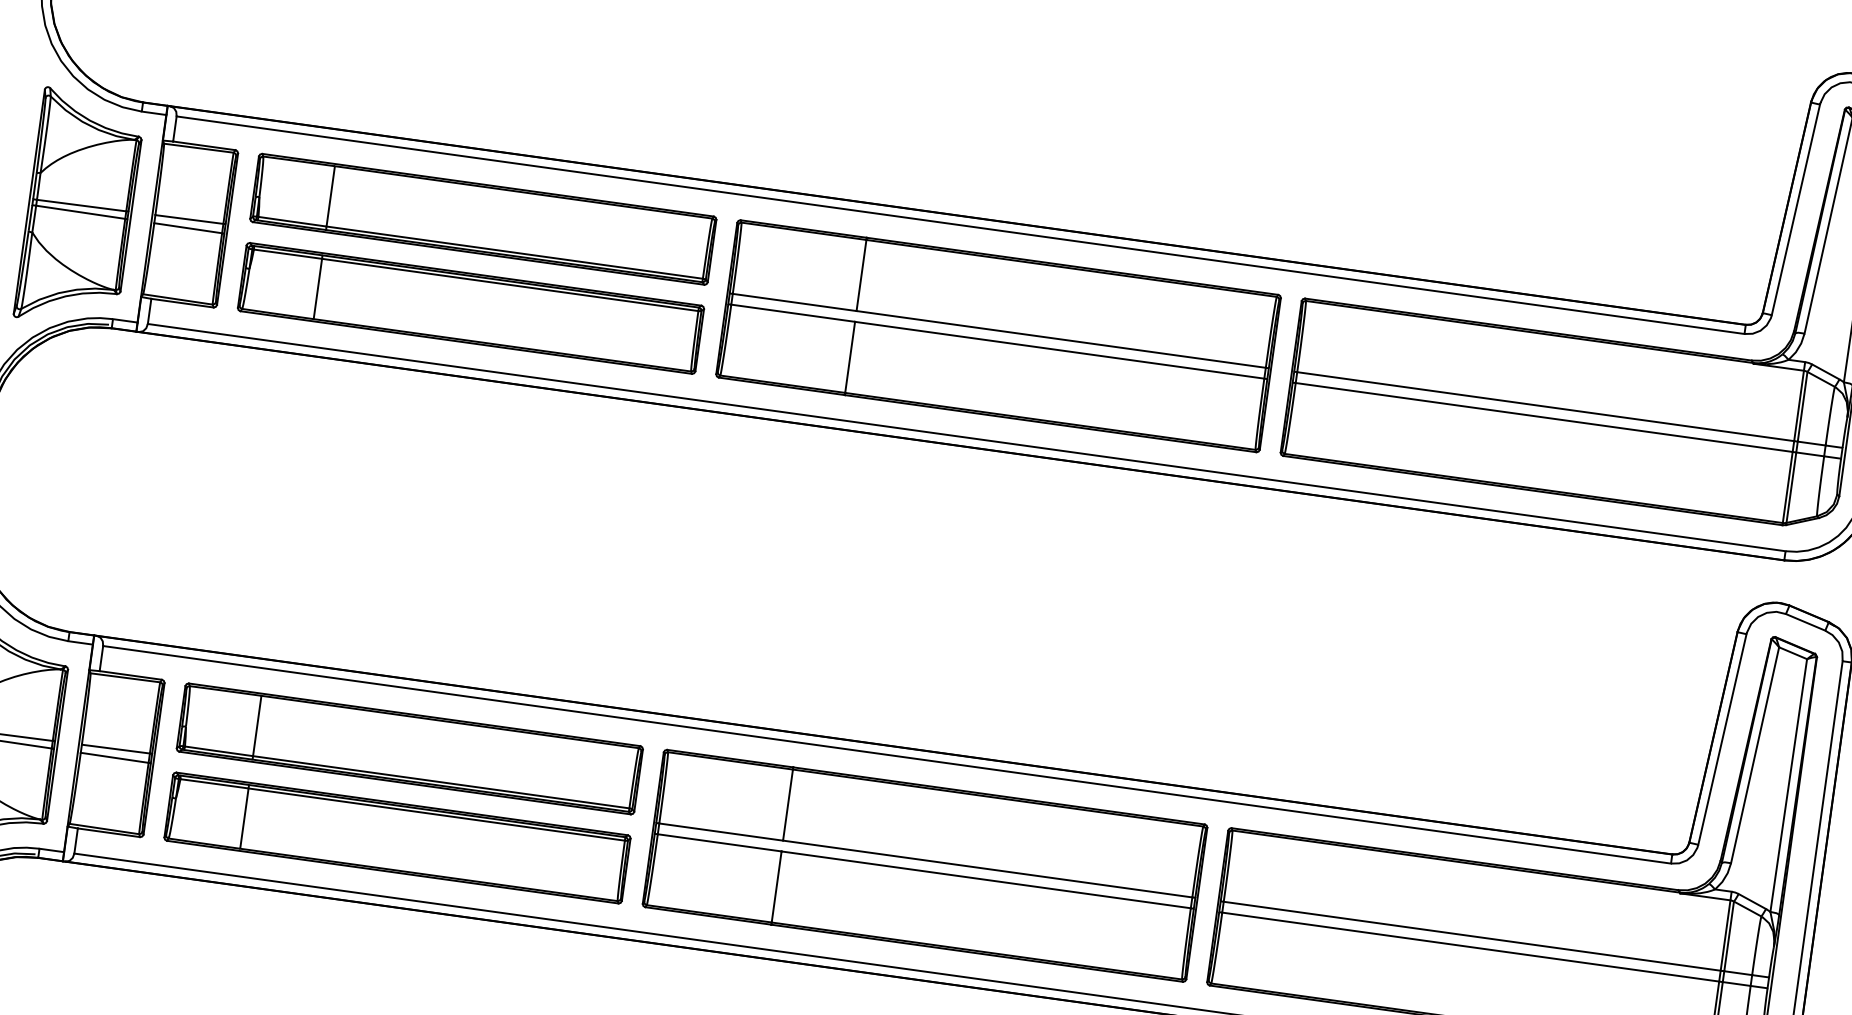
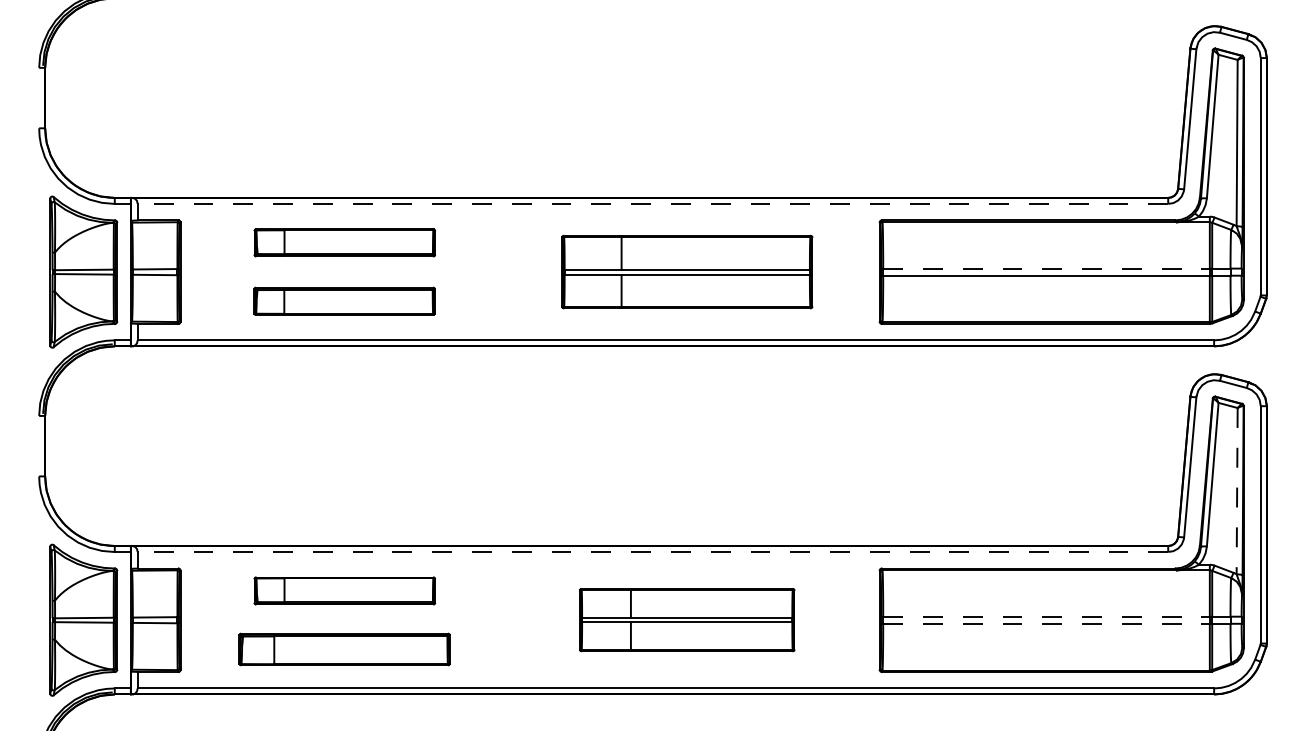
part: (483, 218) -> (344, 242), size x0.6
line: (959, 224) -> (652, 203), solid -> dashed
part: (470, 307) -> (344, 300), size x0.6
part: (997, 335) -> (686, 271), size x0.7
line: (1547, 406) -> (1047, 268), solid -> dashed
part: (409, 748) -> (344, 590), size x0.6
line: (886, 755) -> (652, 552), solid -> dashed
line: (1789, 786) -> (1237, 491), solid -> dashed
part: (397, 837) -> (344, 649), size x0.7
part: (923, 864) -> (686, 619), size x0.6
line: (1473, 936) -> (1047, 616), solid -> dashed
line: (1472, 946) -> (1047, 623), solid -> dashed

